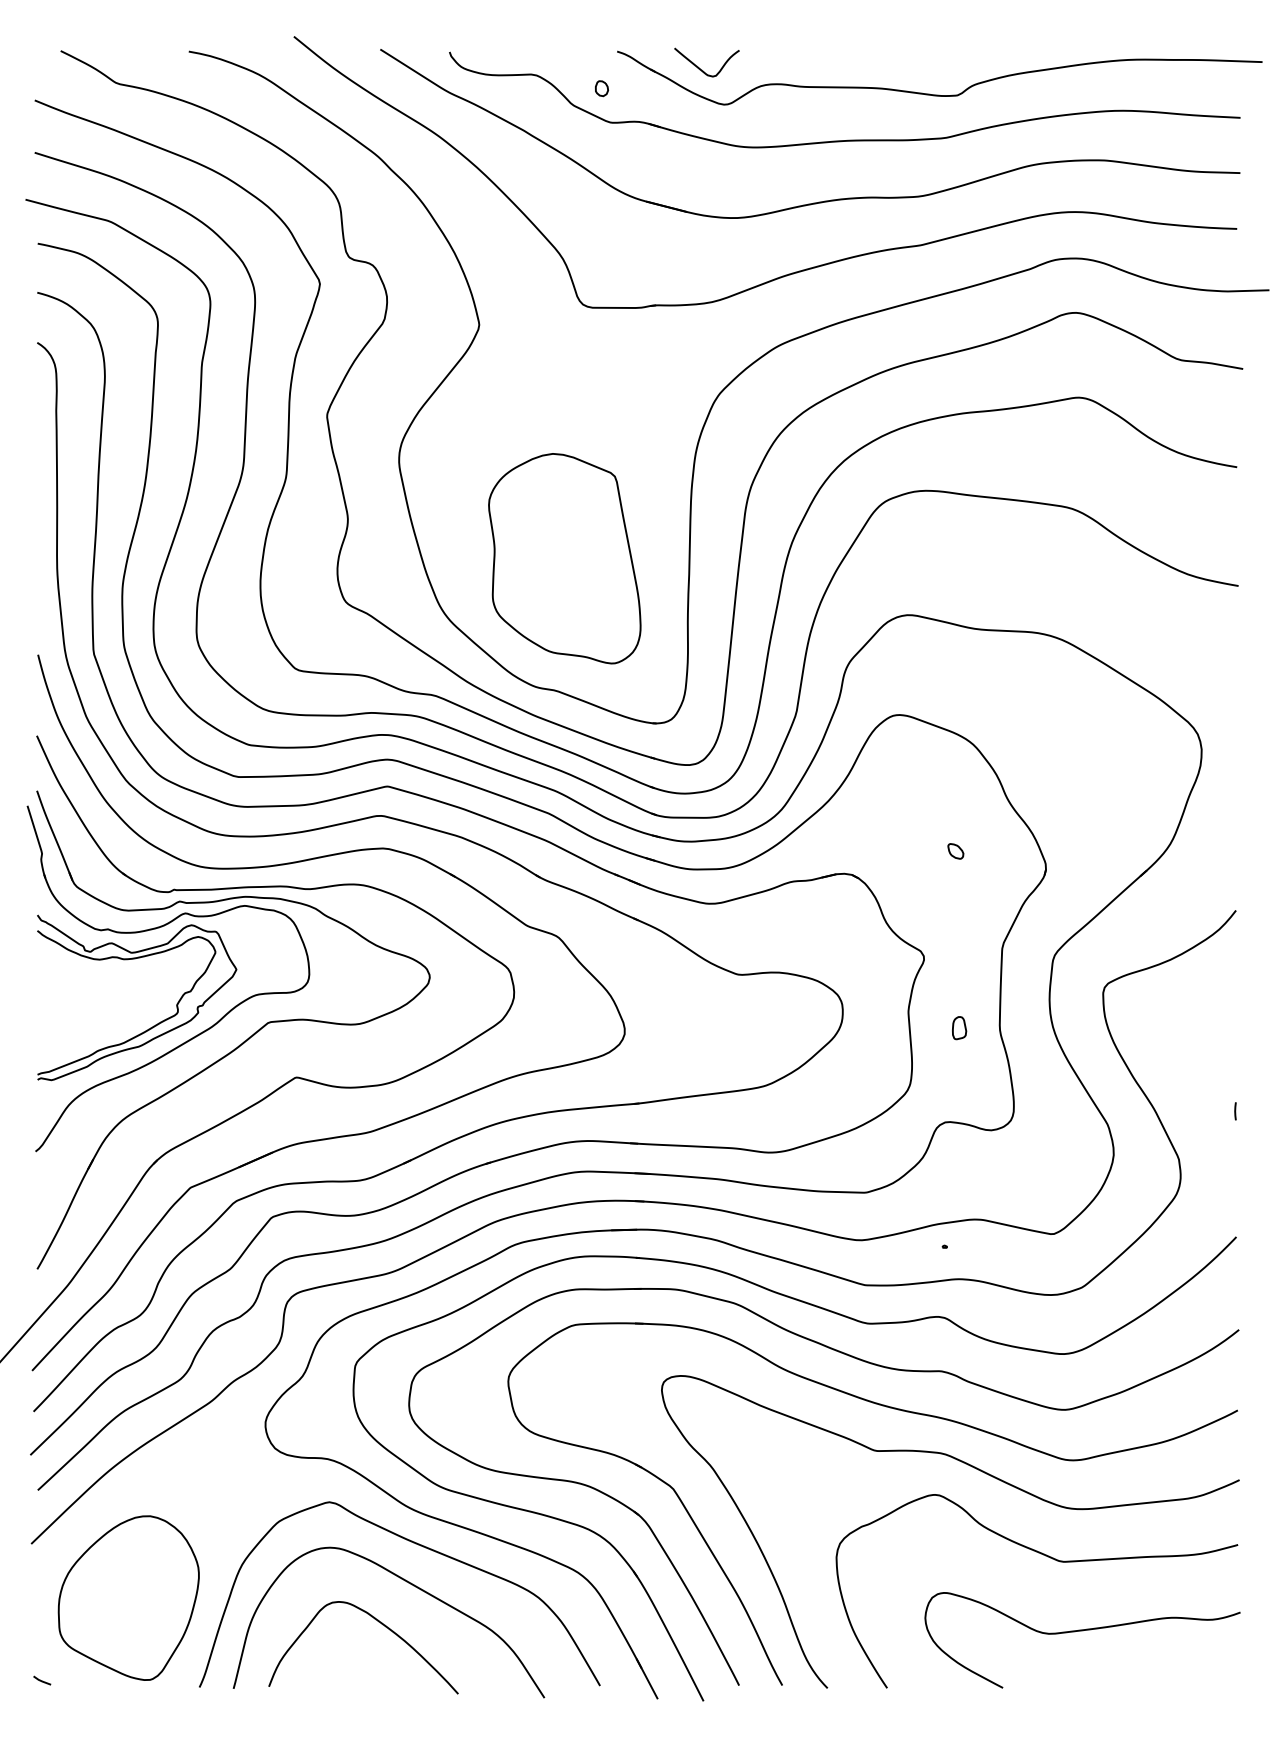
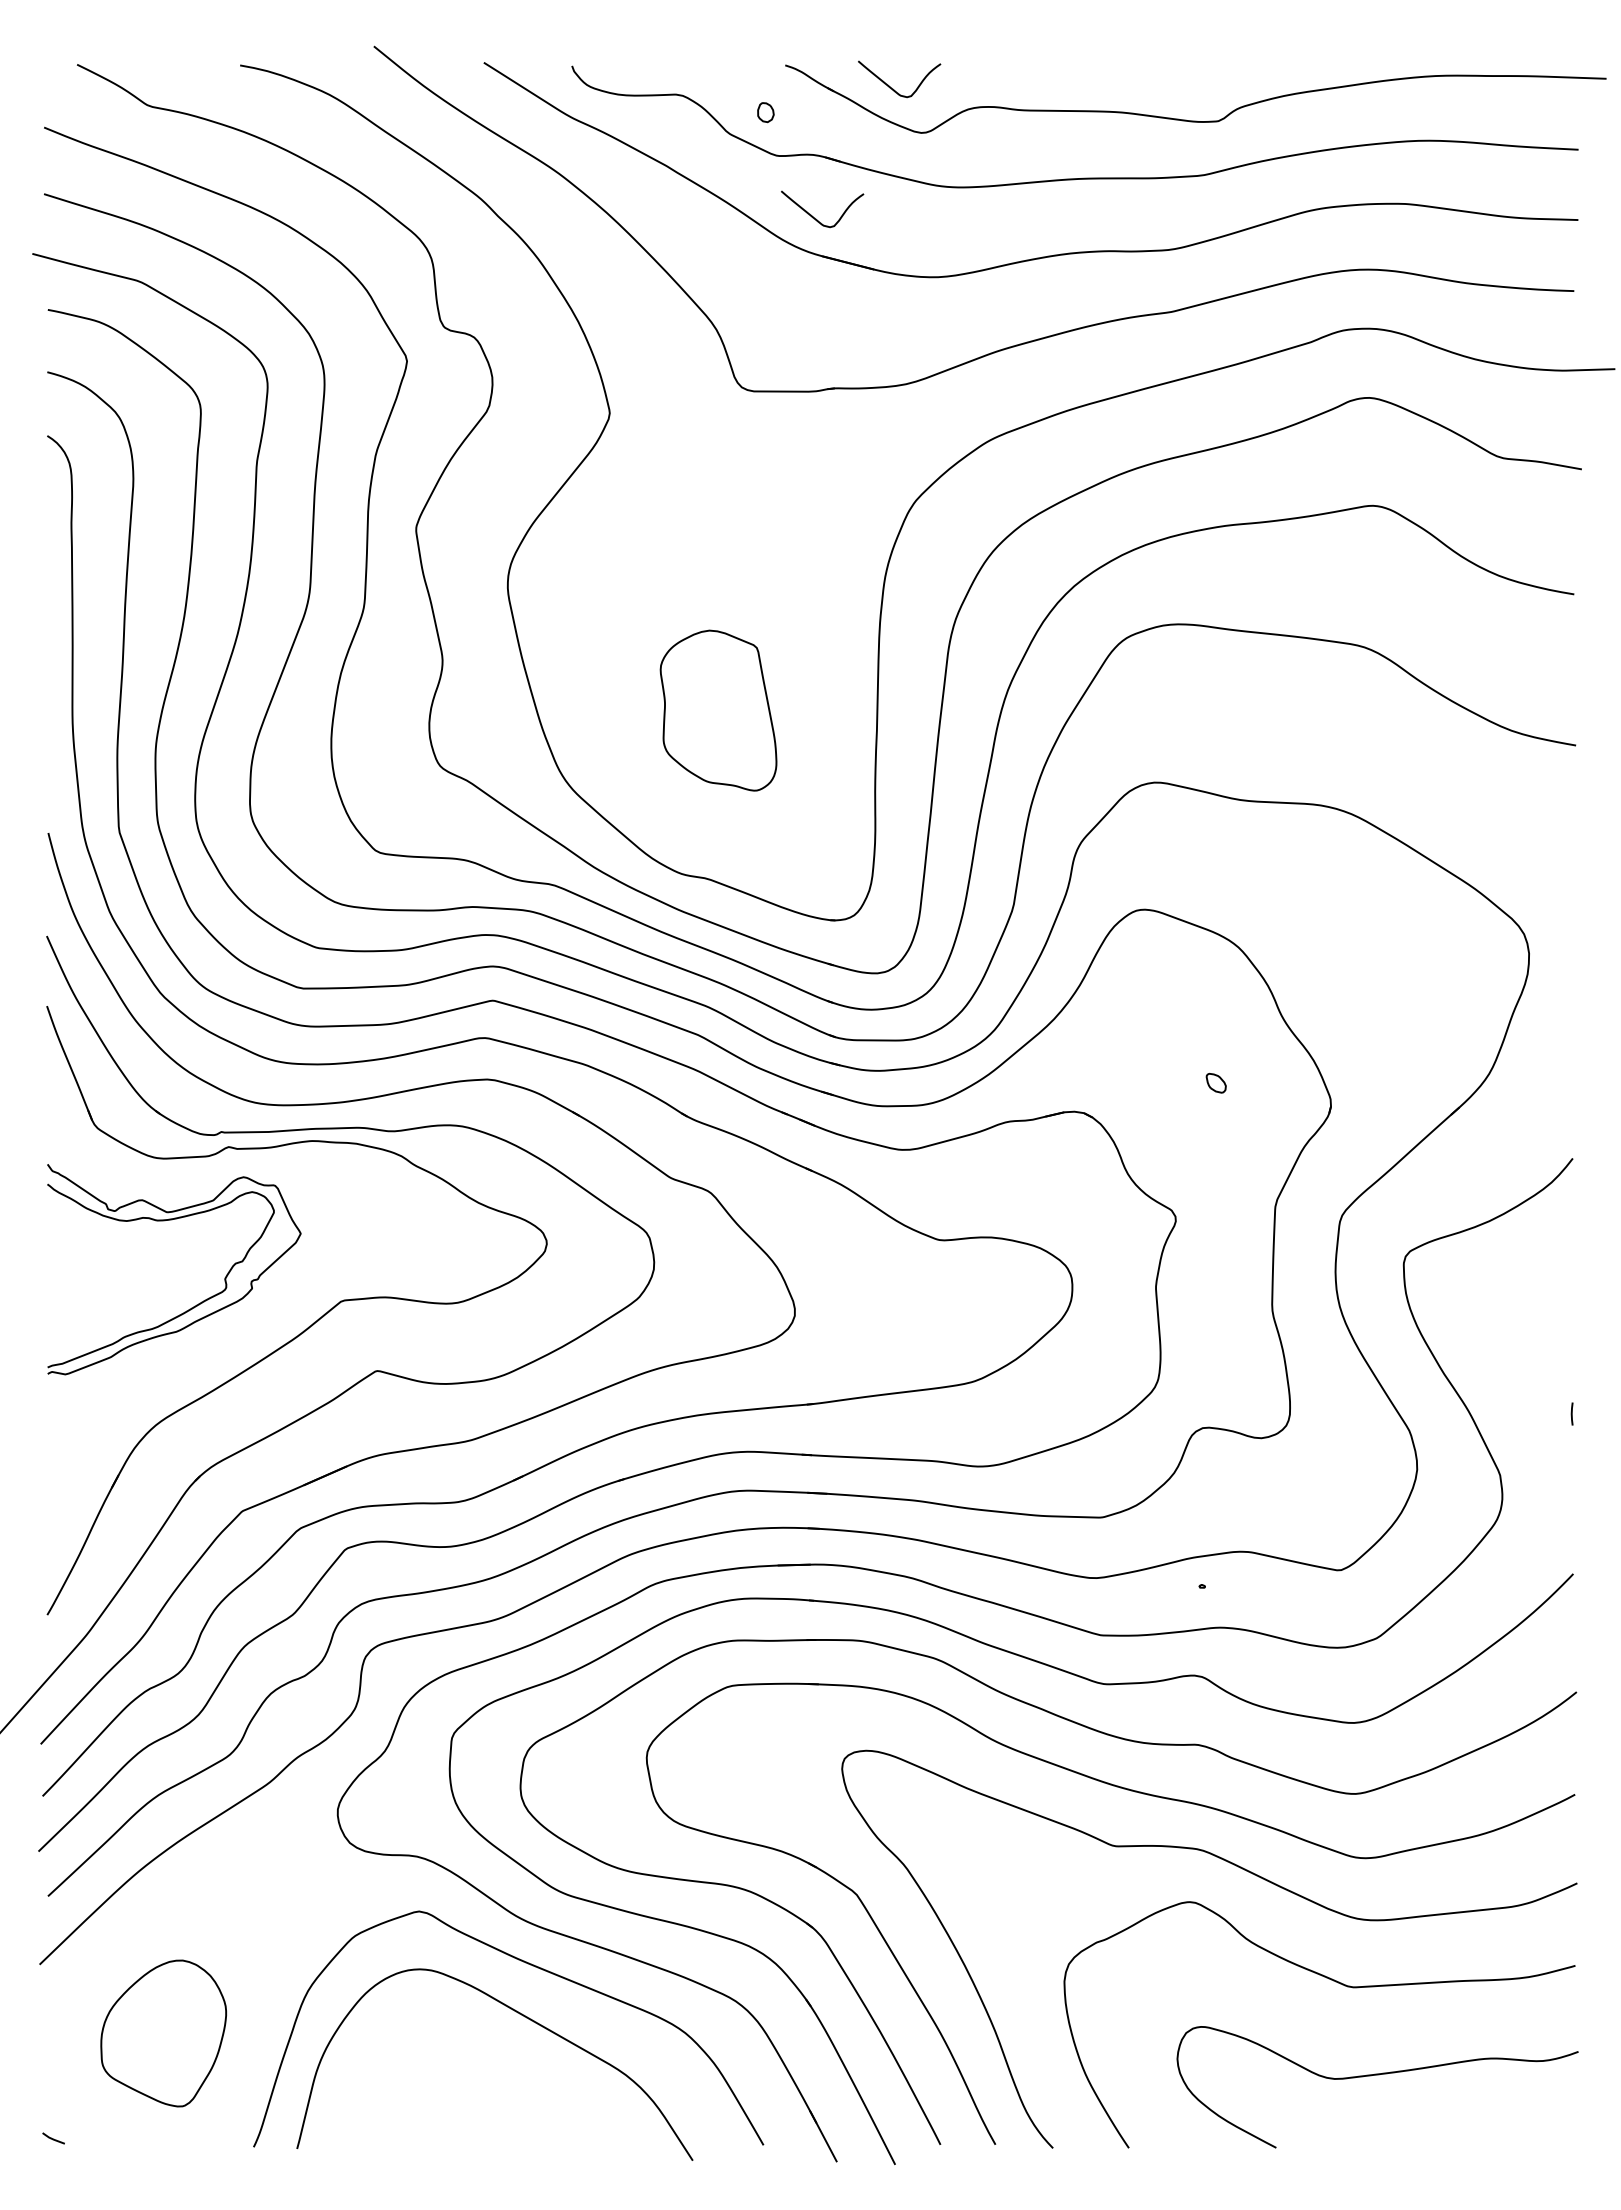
curve: (641, 171) -> (816, 218), added
part: (564, 558) -> (718, 710), size x0.6
part: (155, 929) -> (197, 1182), removed
part: (959, 1028) -> (1220, 1308), removed
part: (128, 1598) -> (163, 2033), size x0.7
curve: (380, 1623) -> (483, 2065), removed

